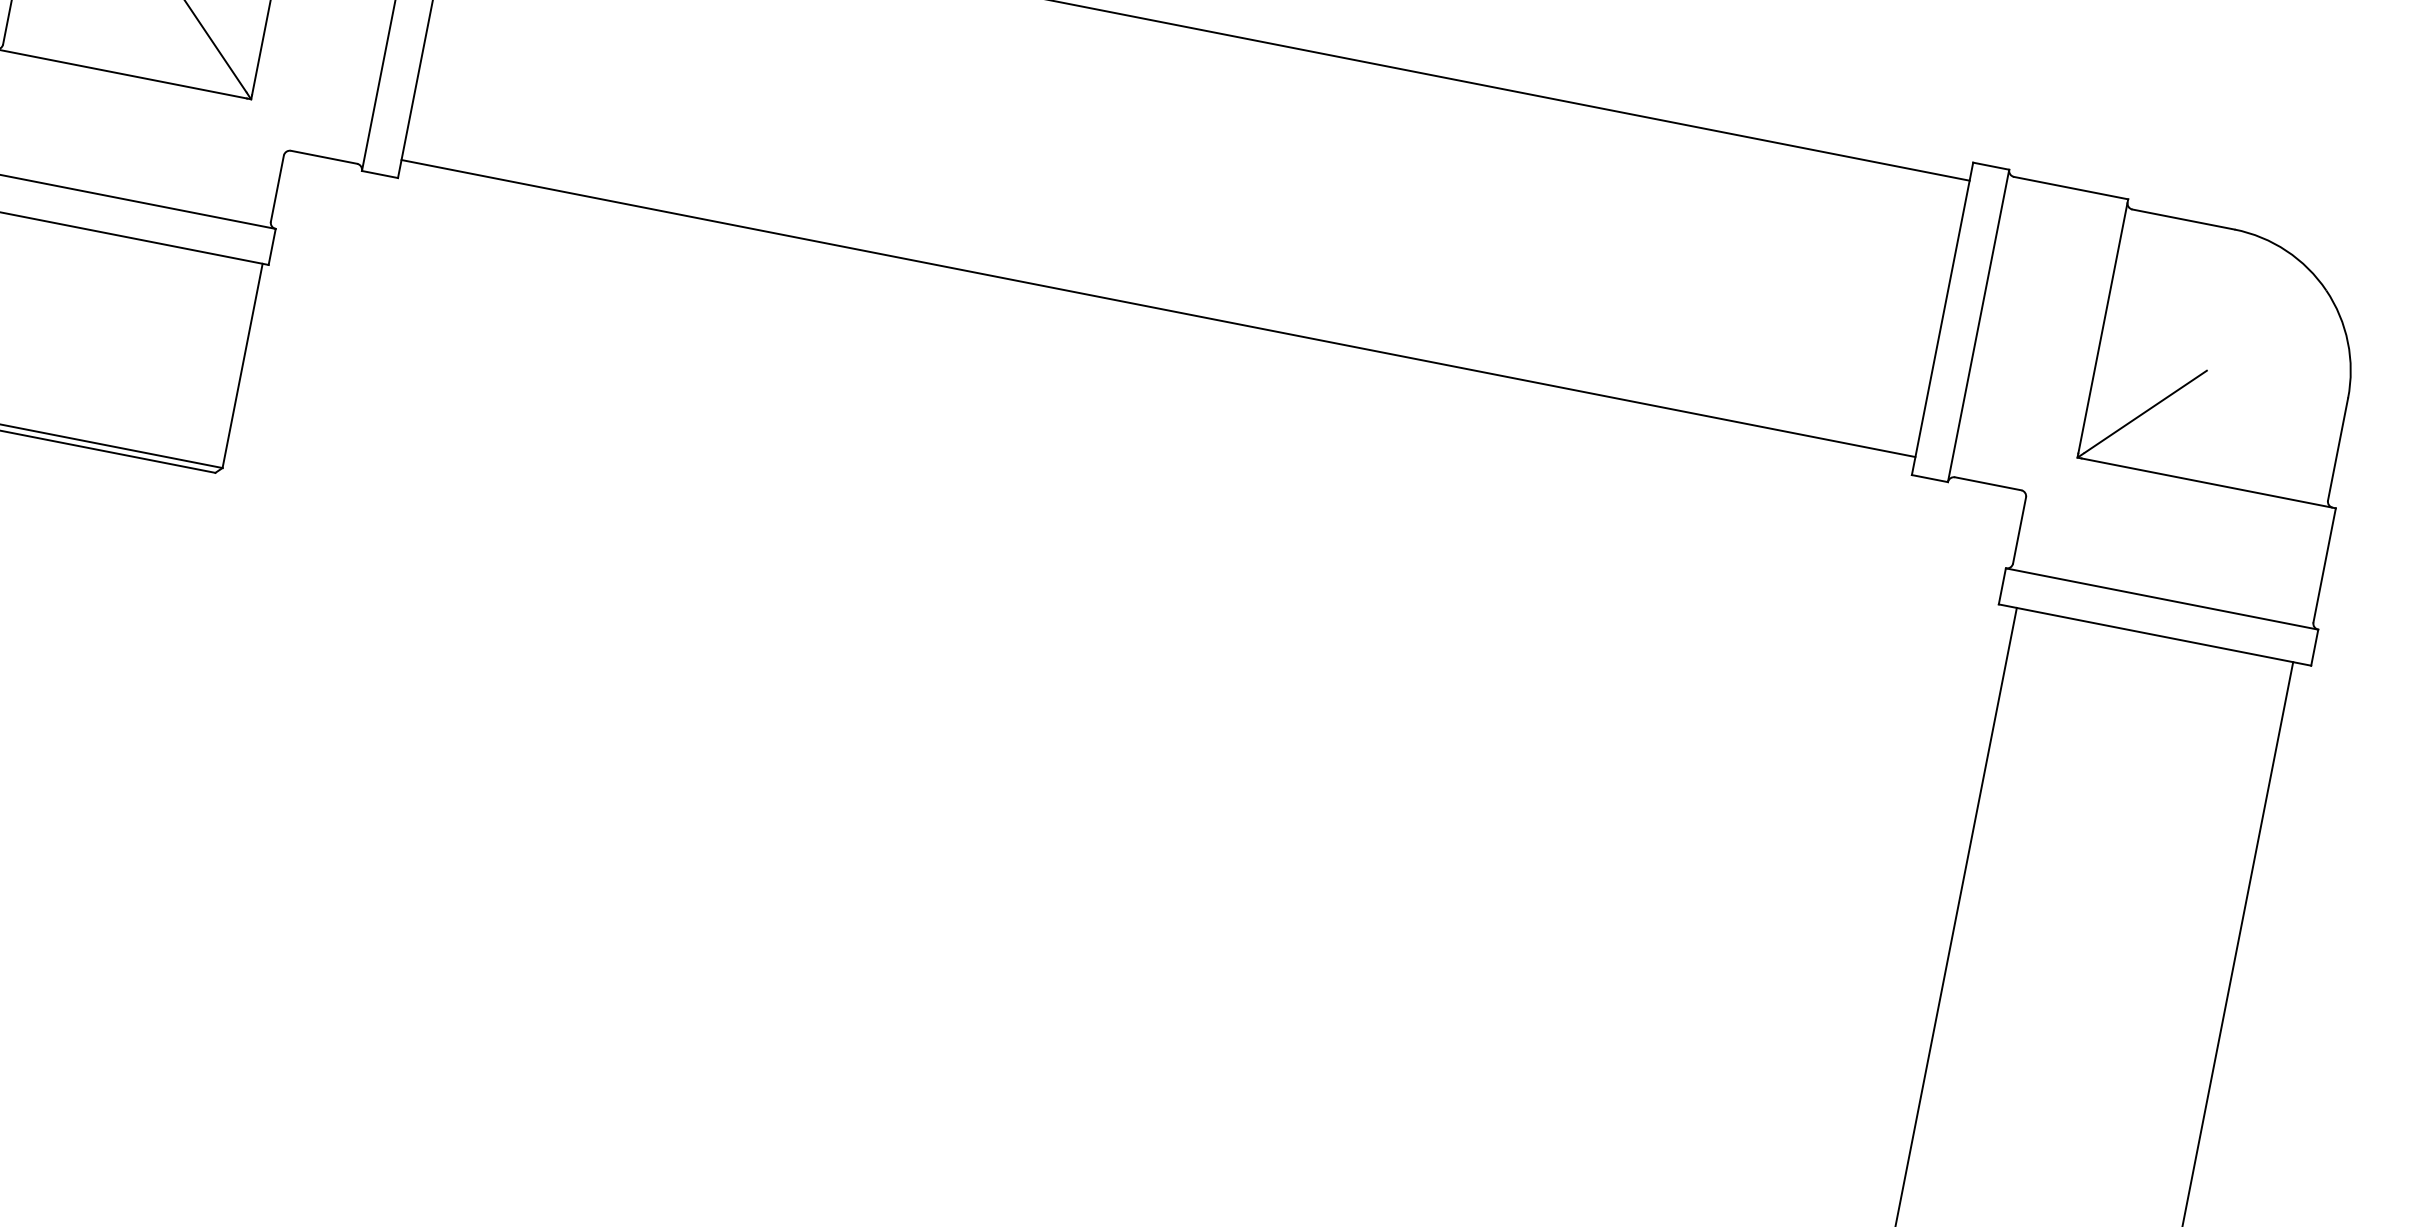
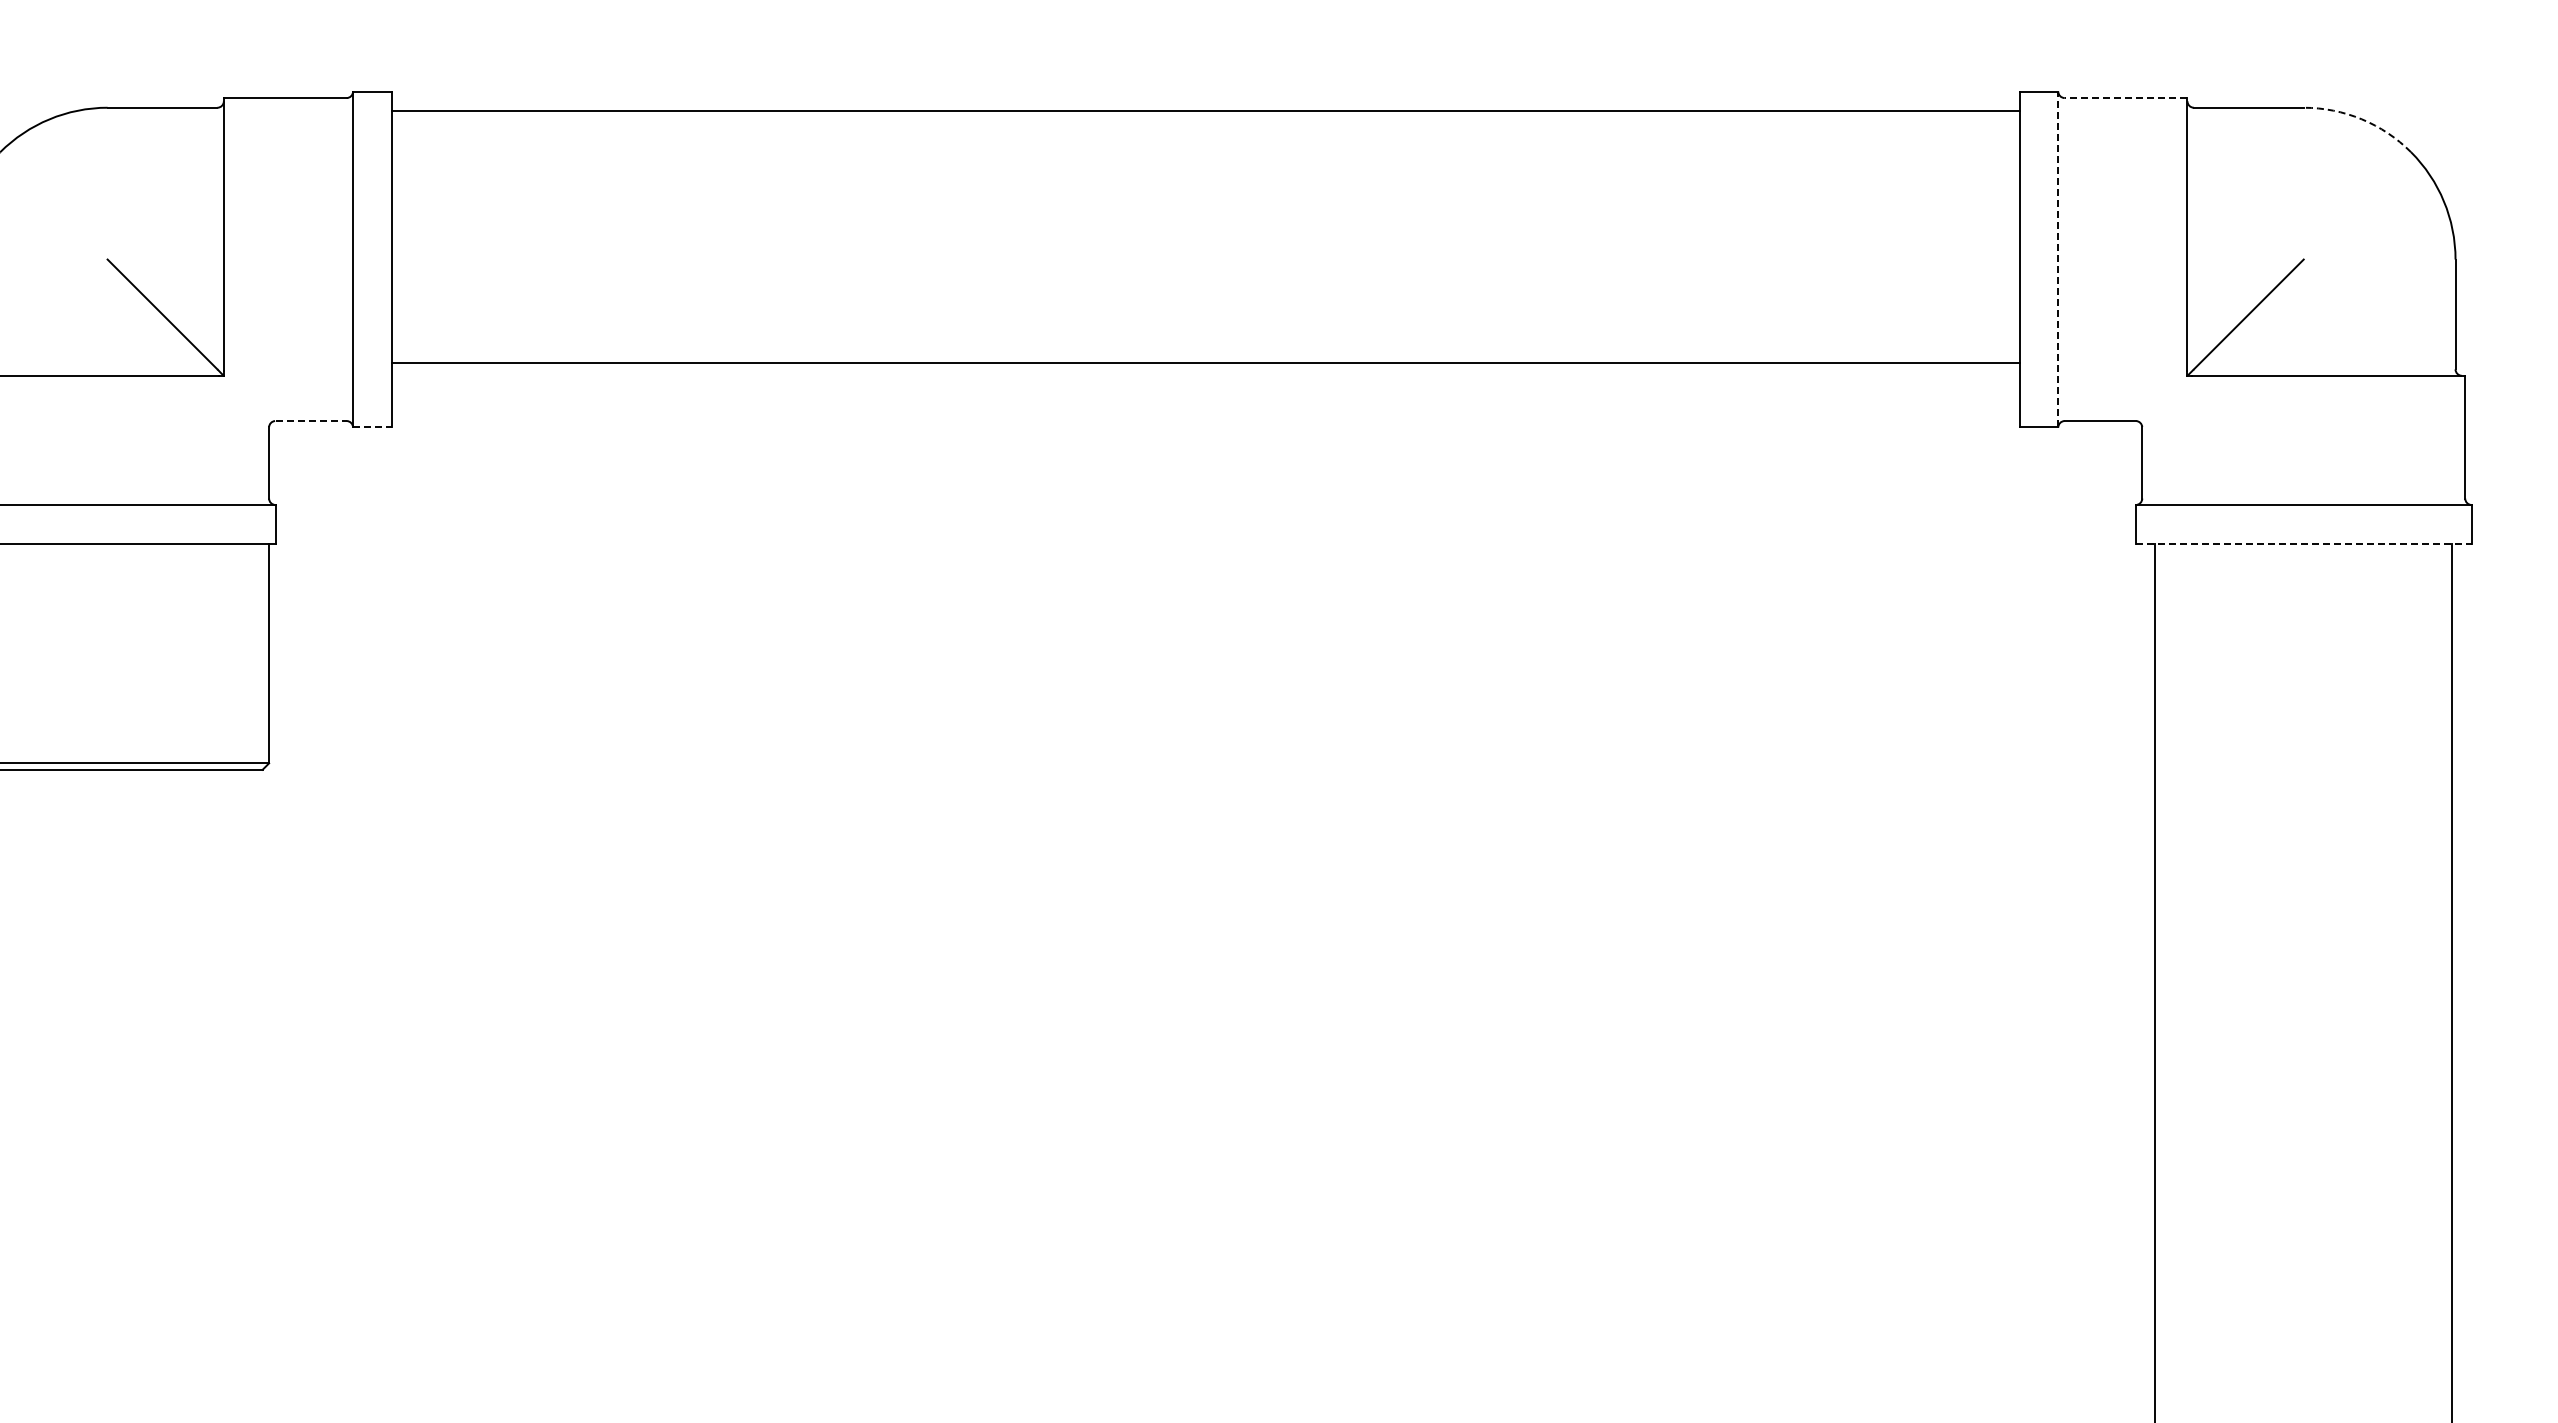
line: (324, 157) -> (311, 421), solid -> dashed
line: (380, 174) -> (372, 427), solid -> dashed
line: (2070, 188) -> (2125, 98), solid -> dashed
arc: (2286, 251) -> (2361, 119), solid -> dashed
line: (1158, 308) -> (1205, 363), moved
line: (1978, 325) -> (2058, 259), solid -> dashed
line: (2154, 634) -> (2303, 543), solid -> dashed

